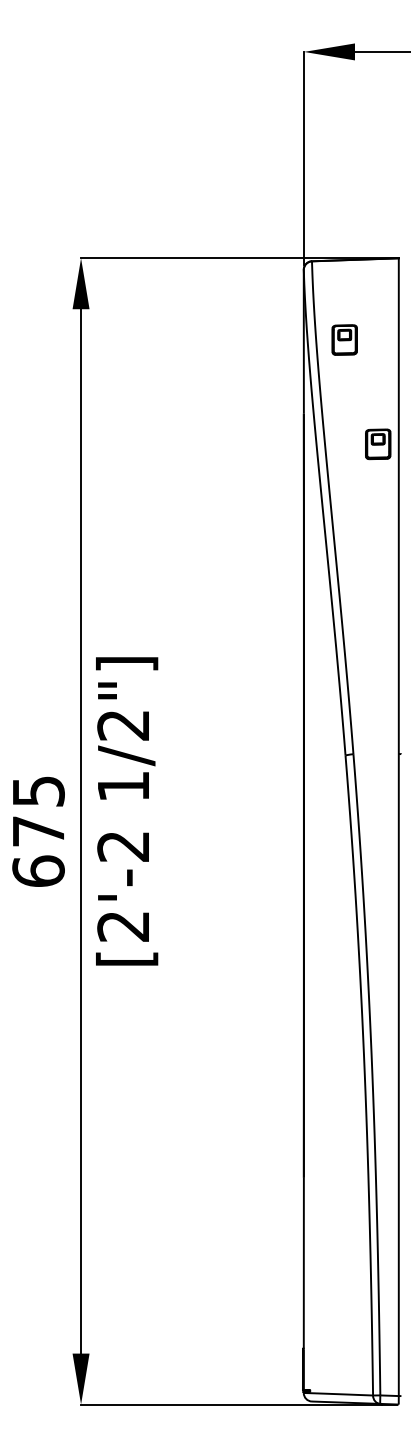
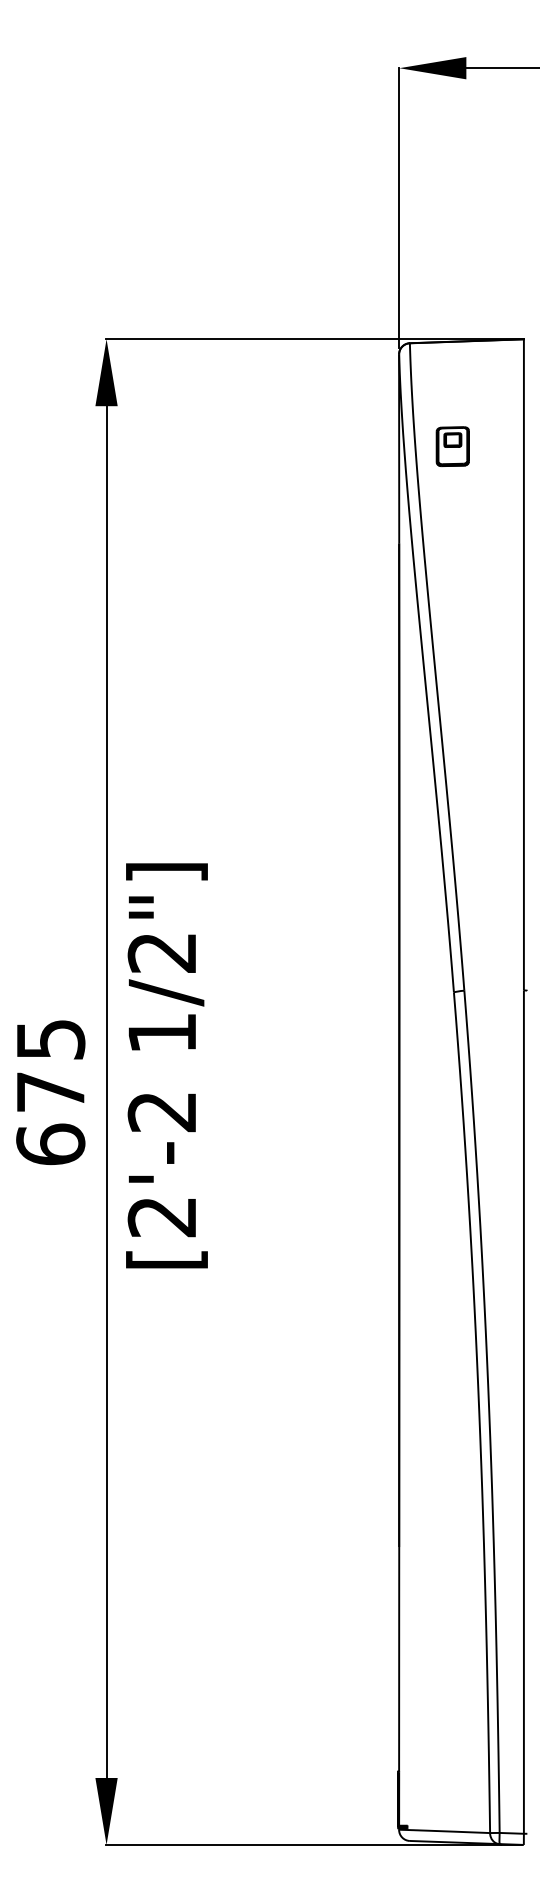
part: (377, 444) -> (496, 583), removed

